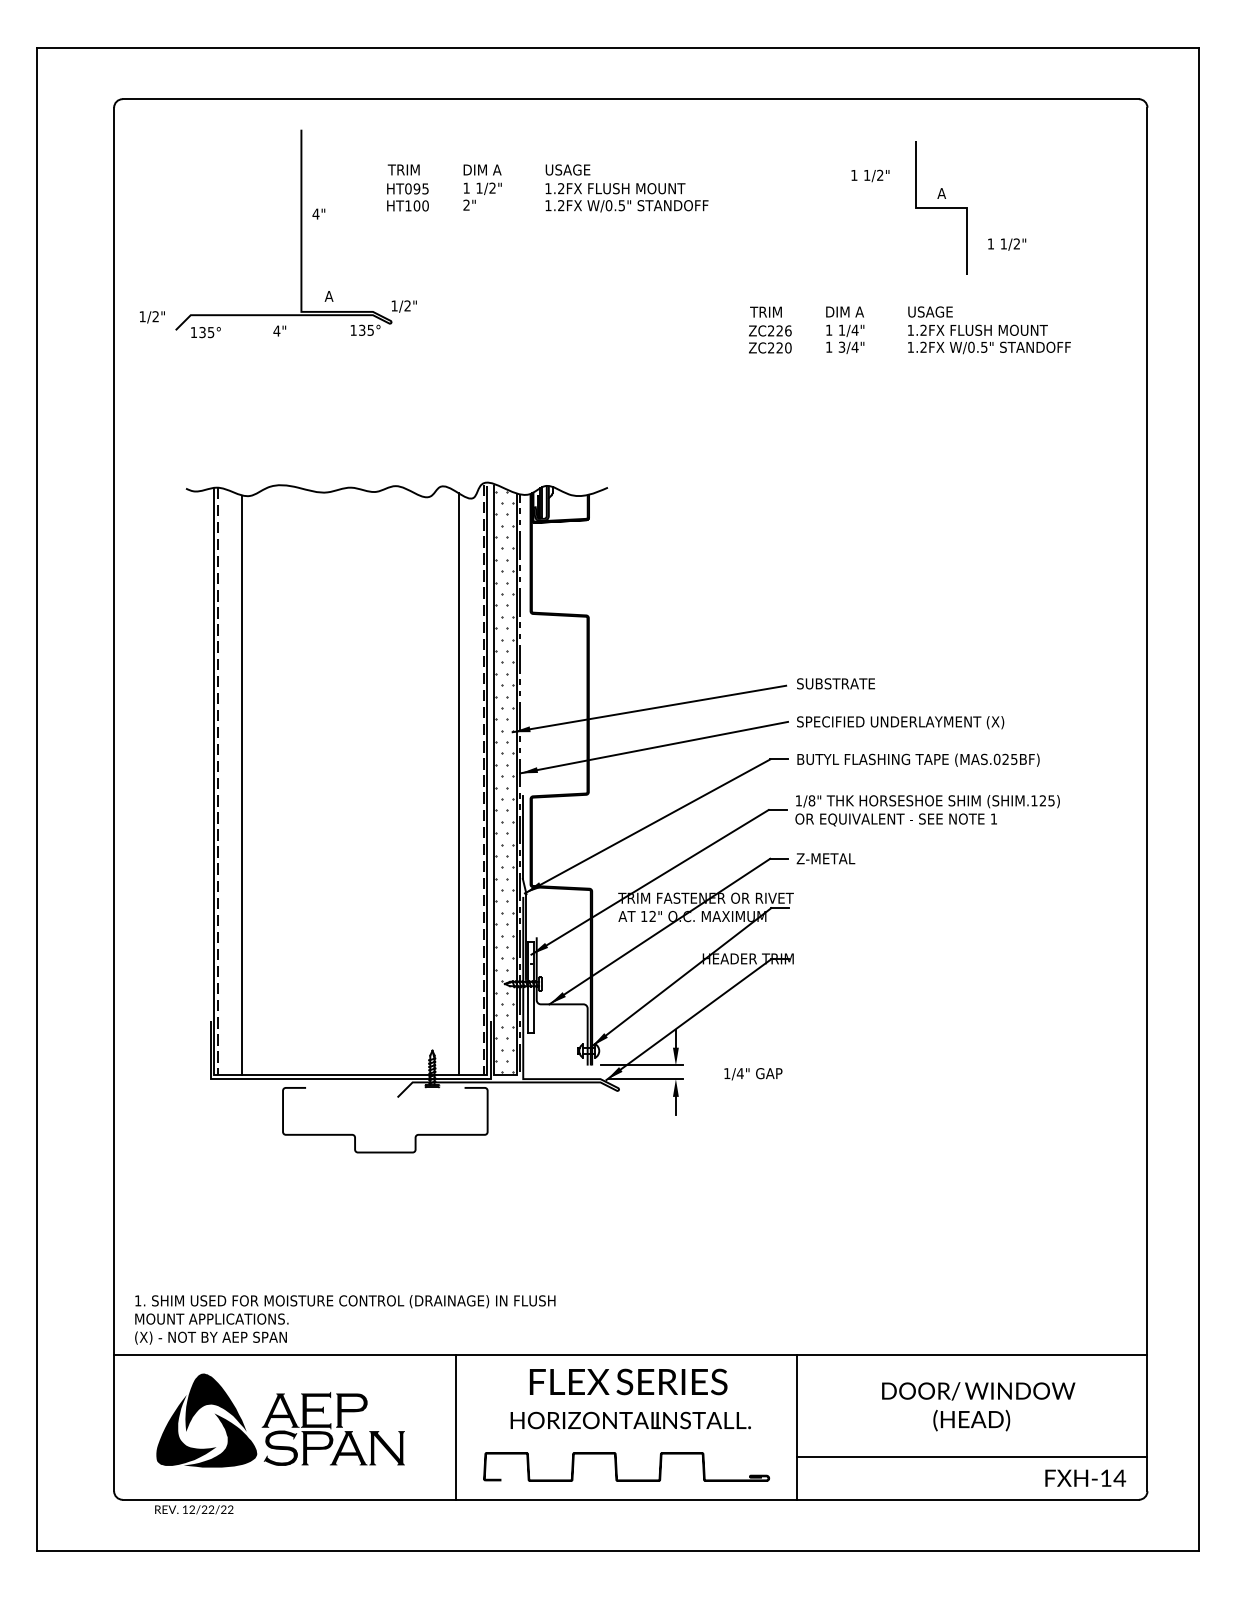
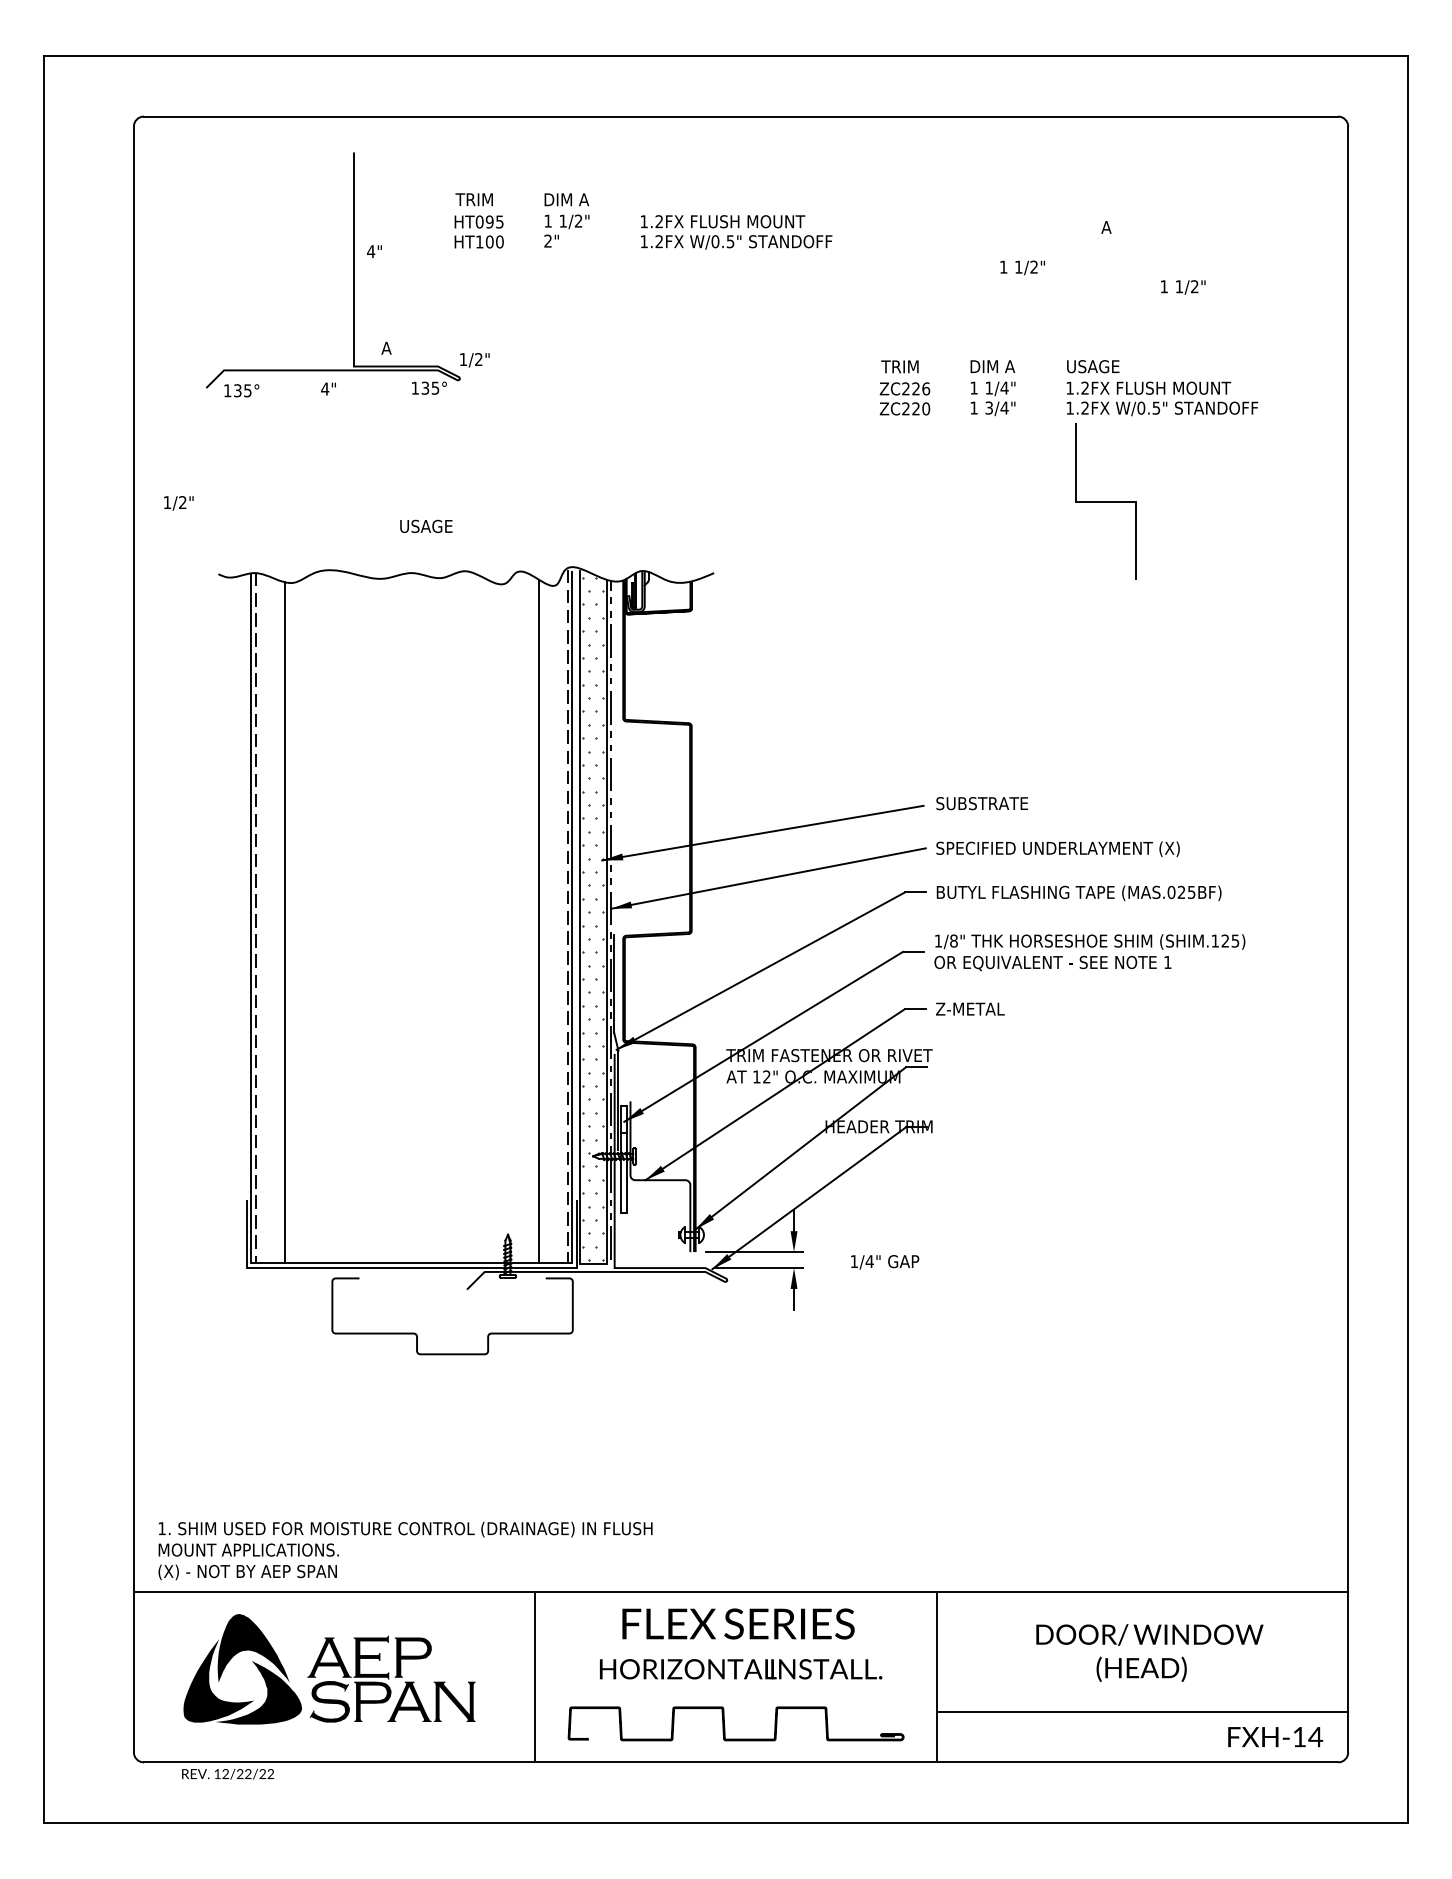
text: (567, 169) -> (425, 525), moved
text: (870, 175) -> (1022, 267), moved
line: (941, 207) -> (1106, 501), moved
text: (152, 317) -> (178, 503), moved

